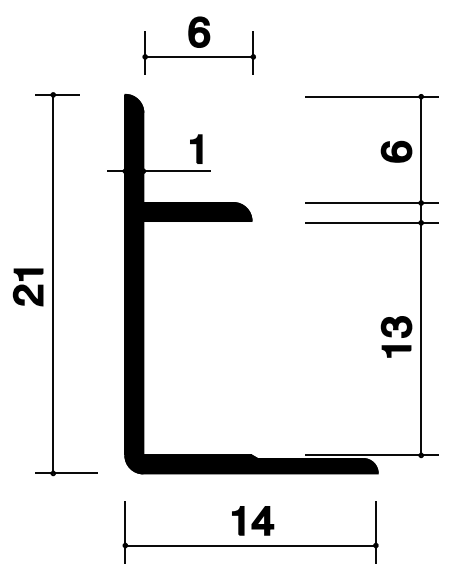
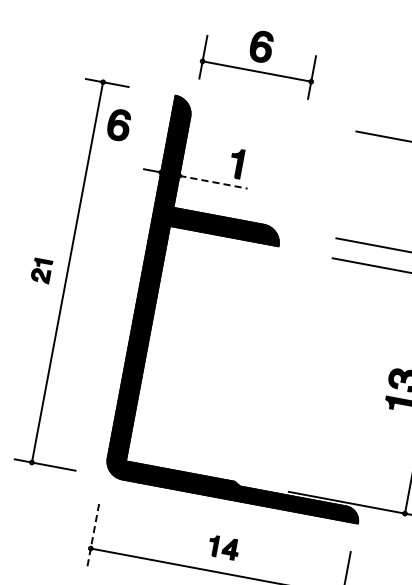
part: (76, 132) -> (119, 124), added
line: (177, 171) -> (213, 182), solid -> dashed
part: (27, 287) -> (41, 270), size x0.6
part: (253, 520) -> (224, 547), size x0.7
line: (125, 532) -> (93, 535), solid -> dashed

